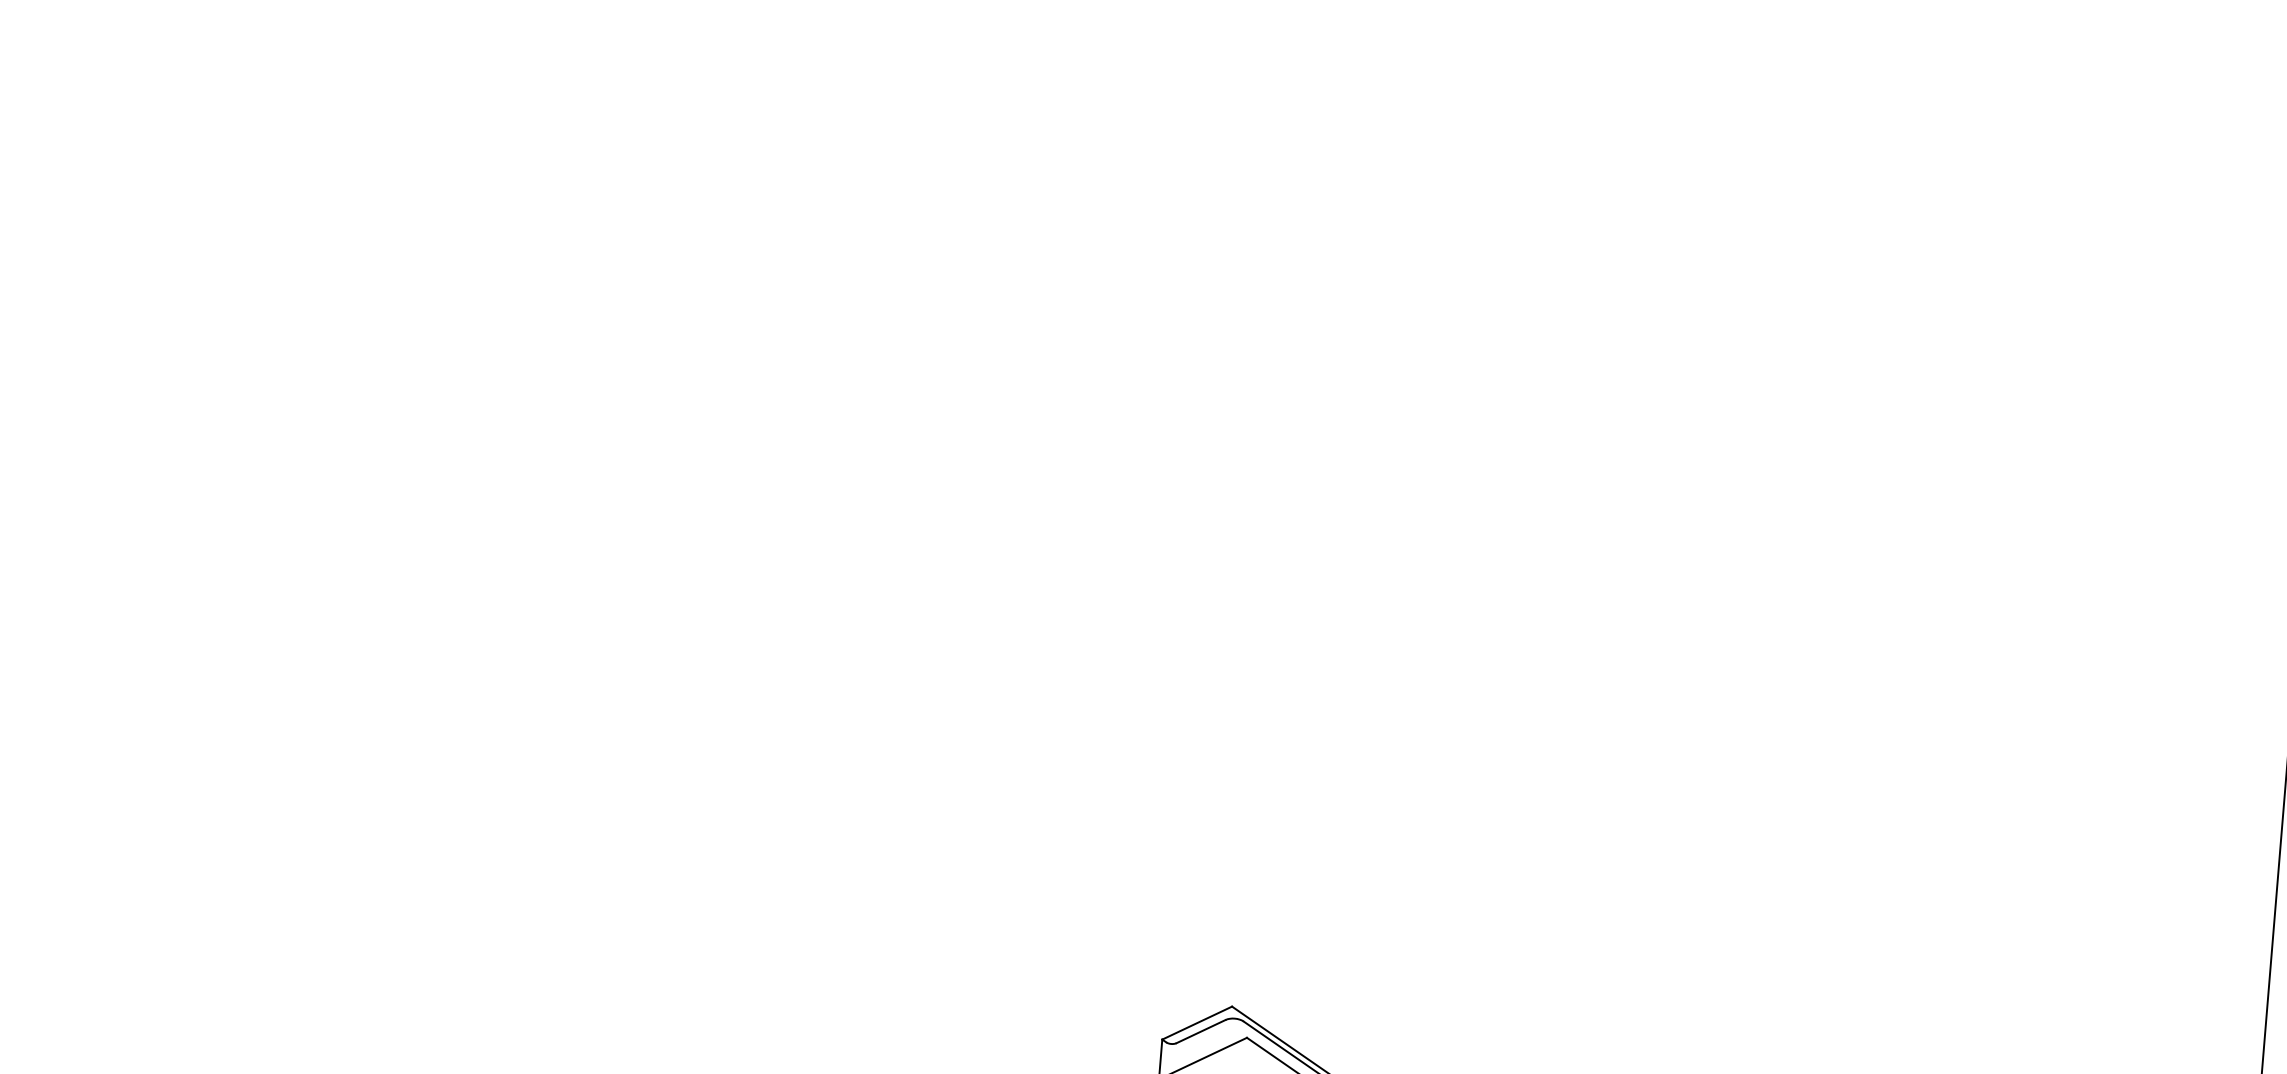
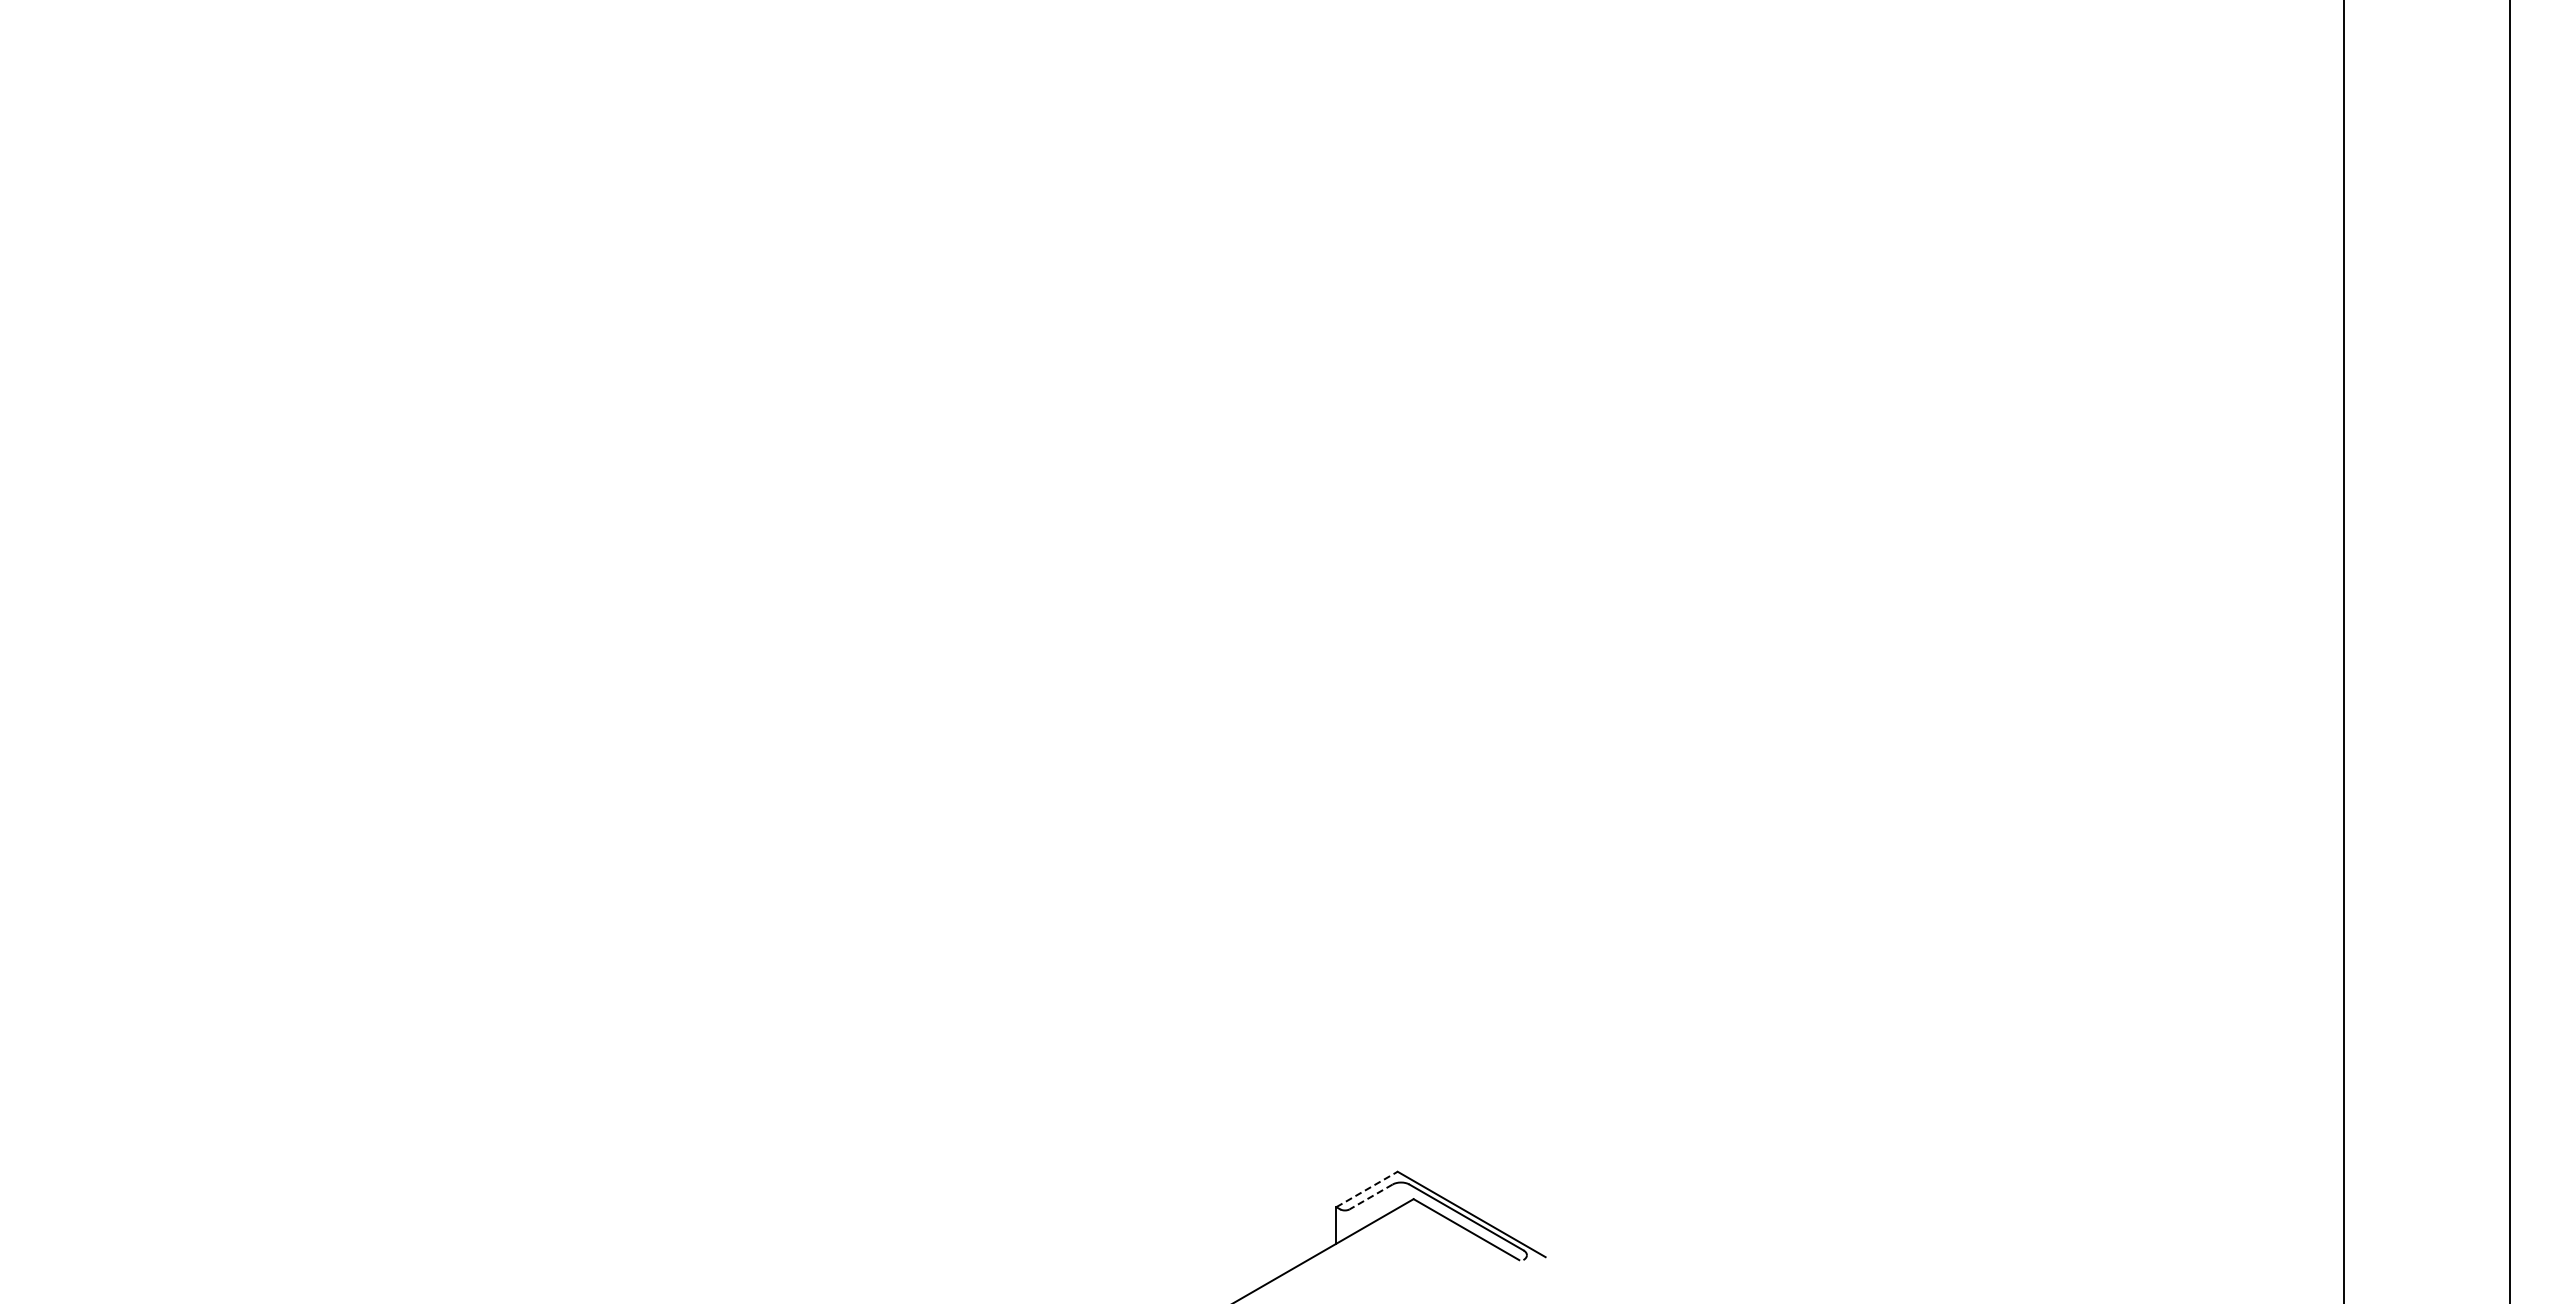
line: (1197, 1023) -> (1367, 1189), solid -> dashed
line: (1201, 1031) -> (1371, 1196), solid -> dashed

